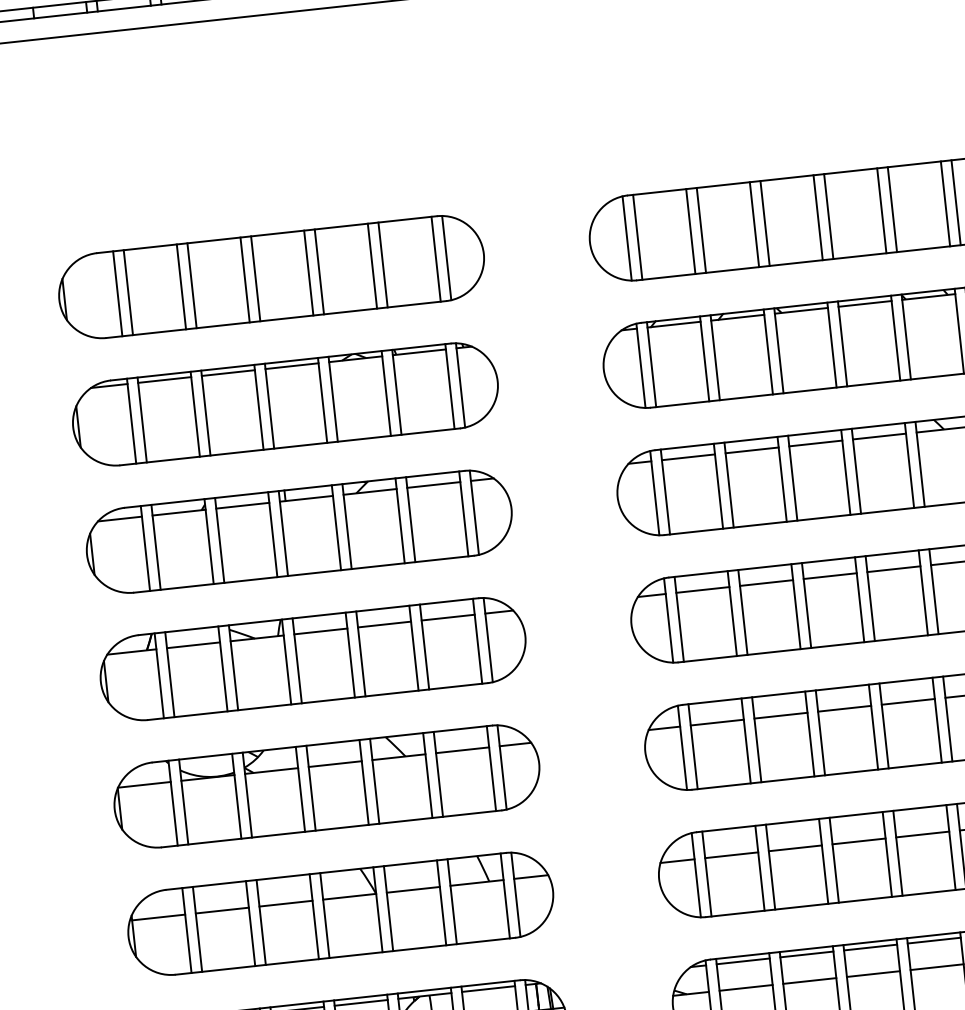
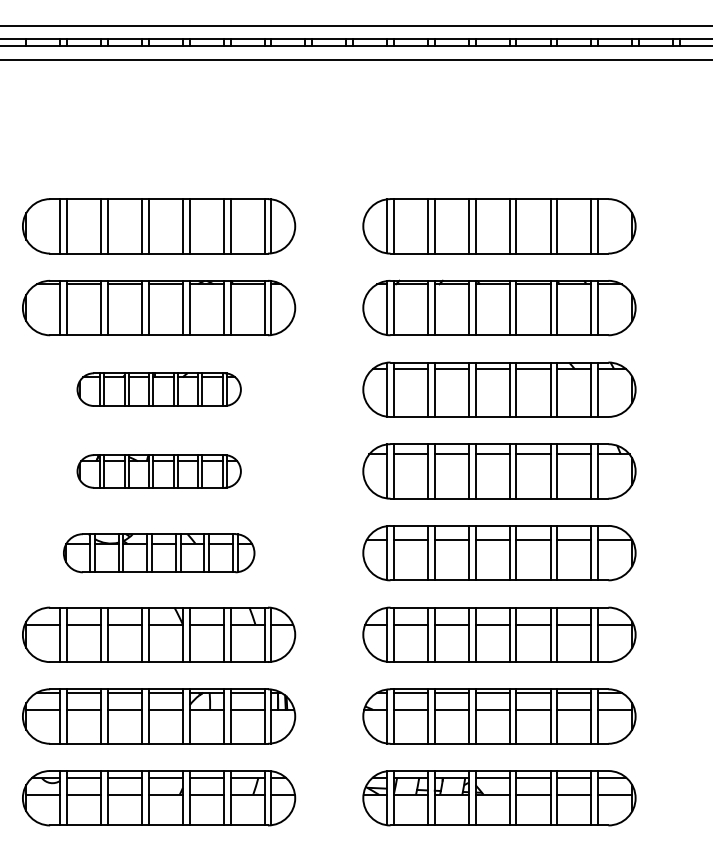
part: (299, 531) -> (159, 389), size x0.6
part: (313, 659) -> (159, 471), size x0.6
part: (327, 786) -> (159, 553), size x0.7

